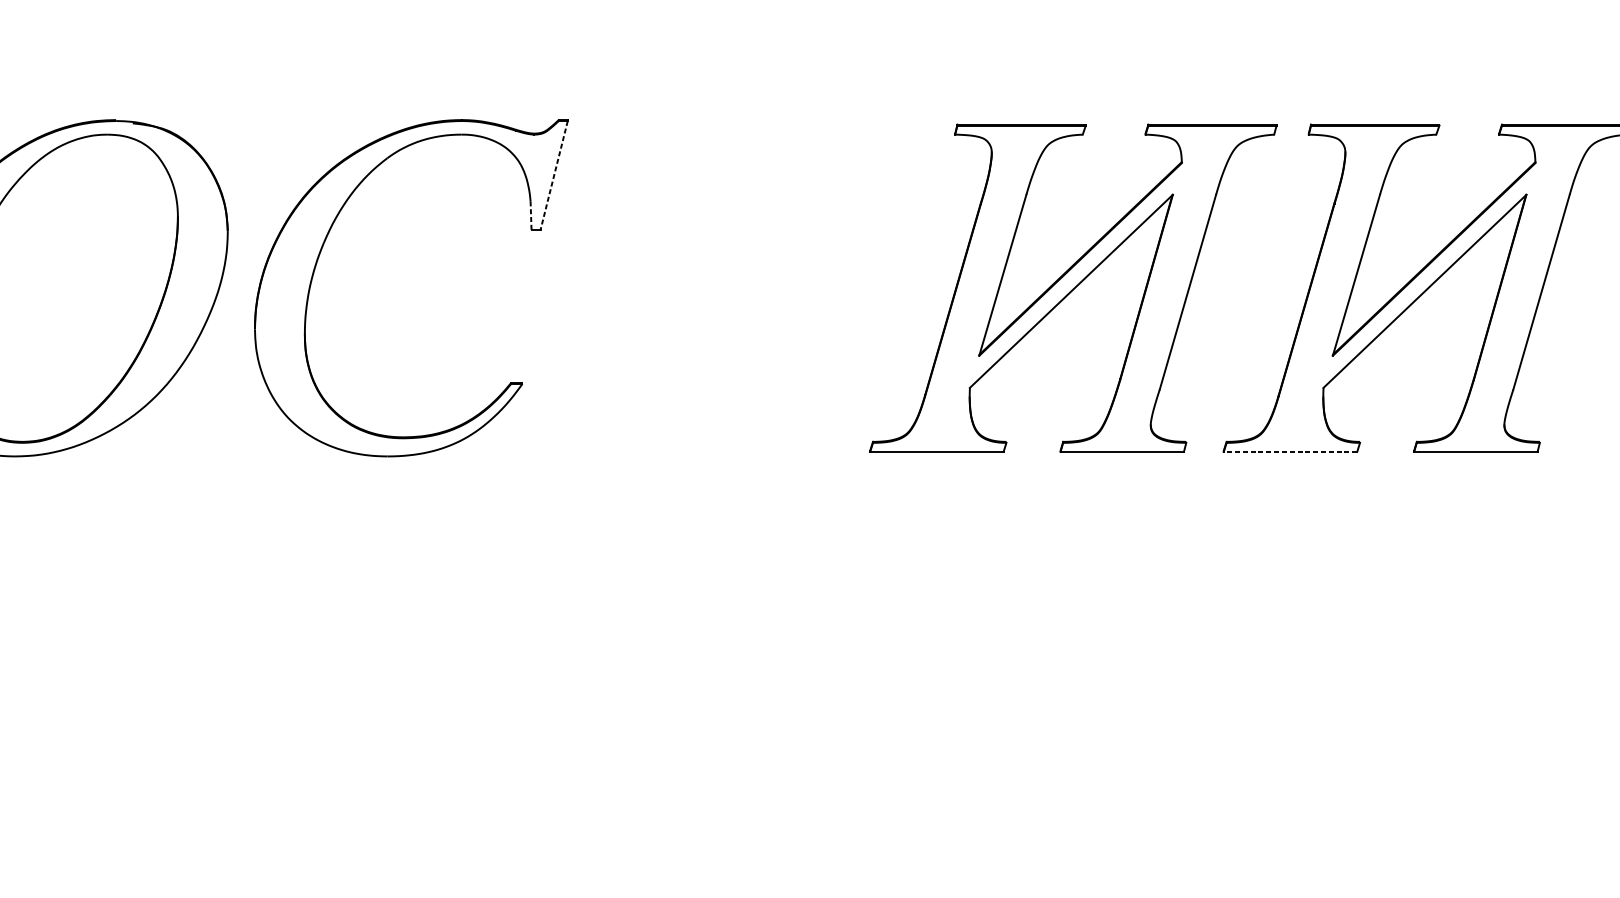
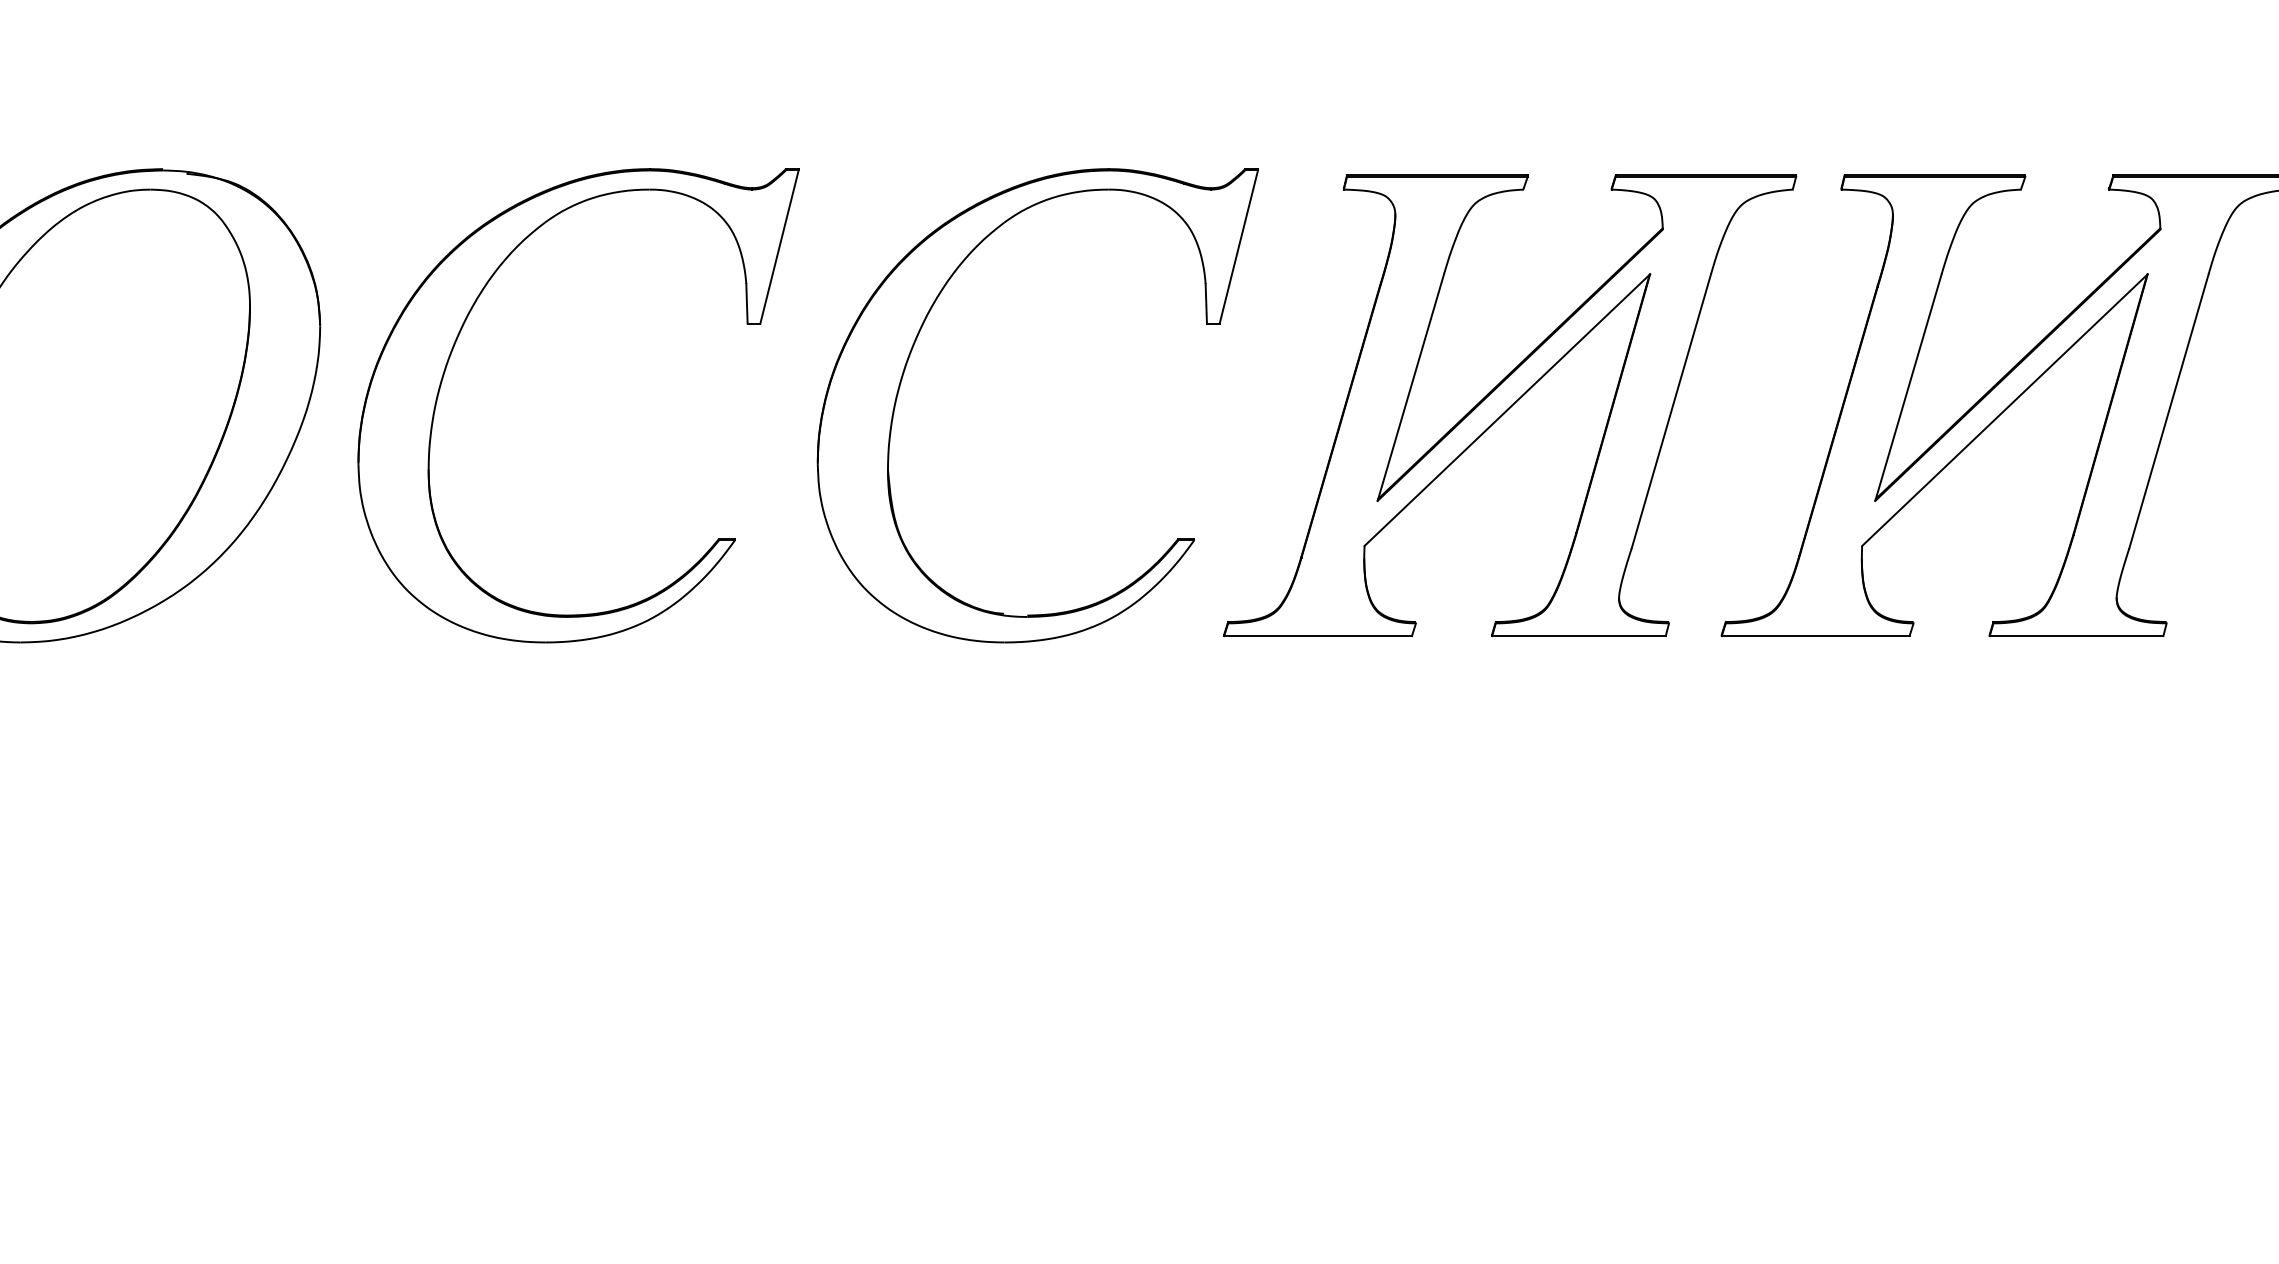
line: (554, 175) -> (779, 247), dashed -> solid
line: (530, 215) -> (746, 303), dashed -> solid
part: (645, 256) -> (908, 361), added
line: (1290, 452) -> (1815, 636), dashed -> solid

